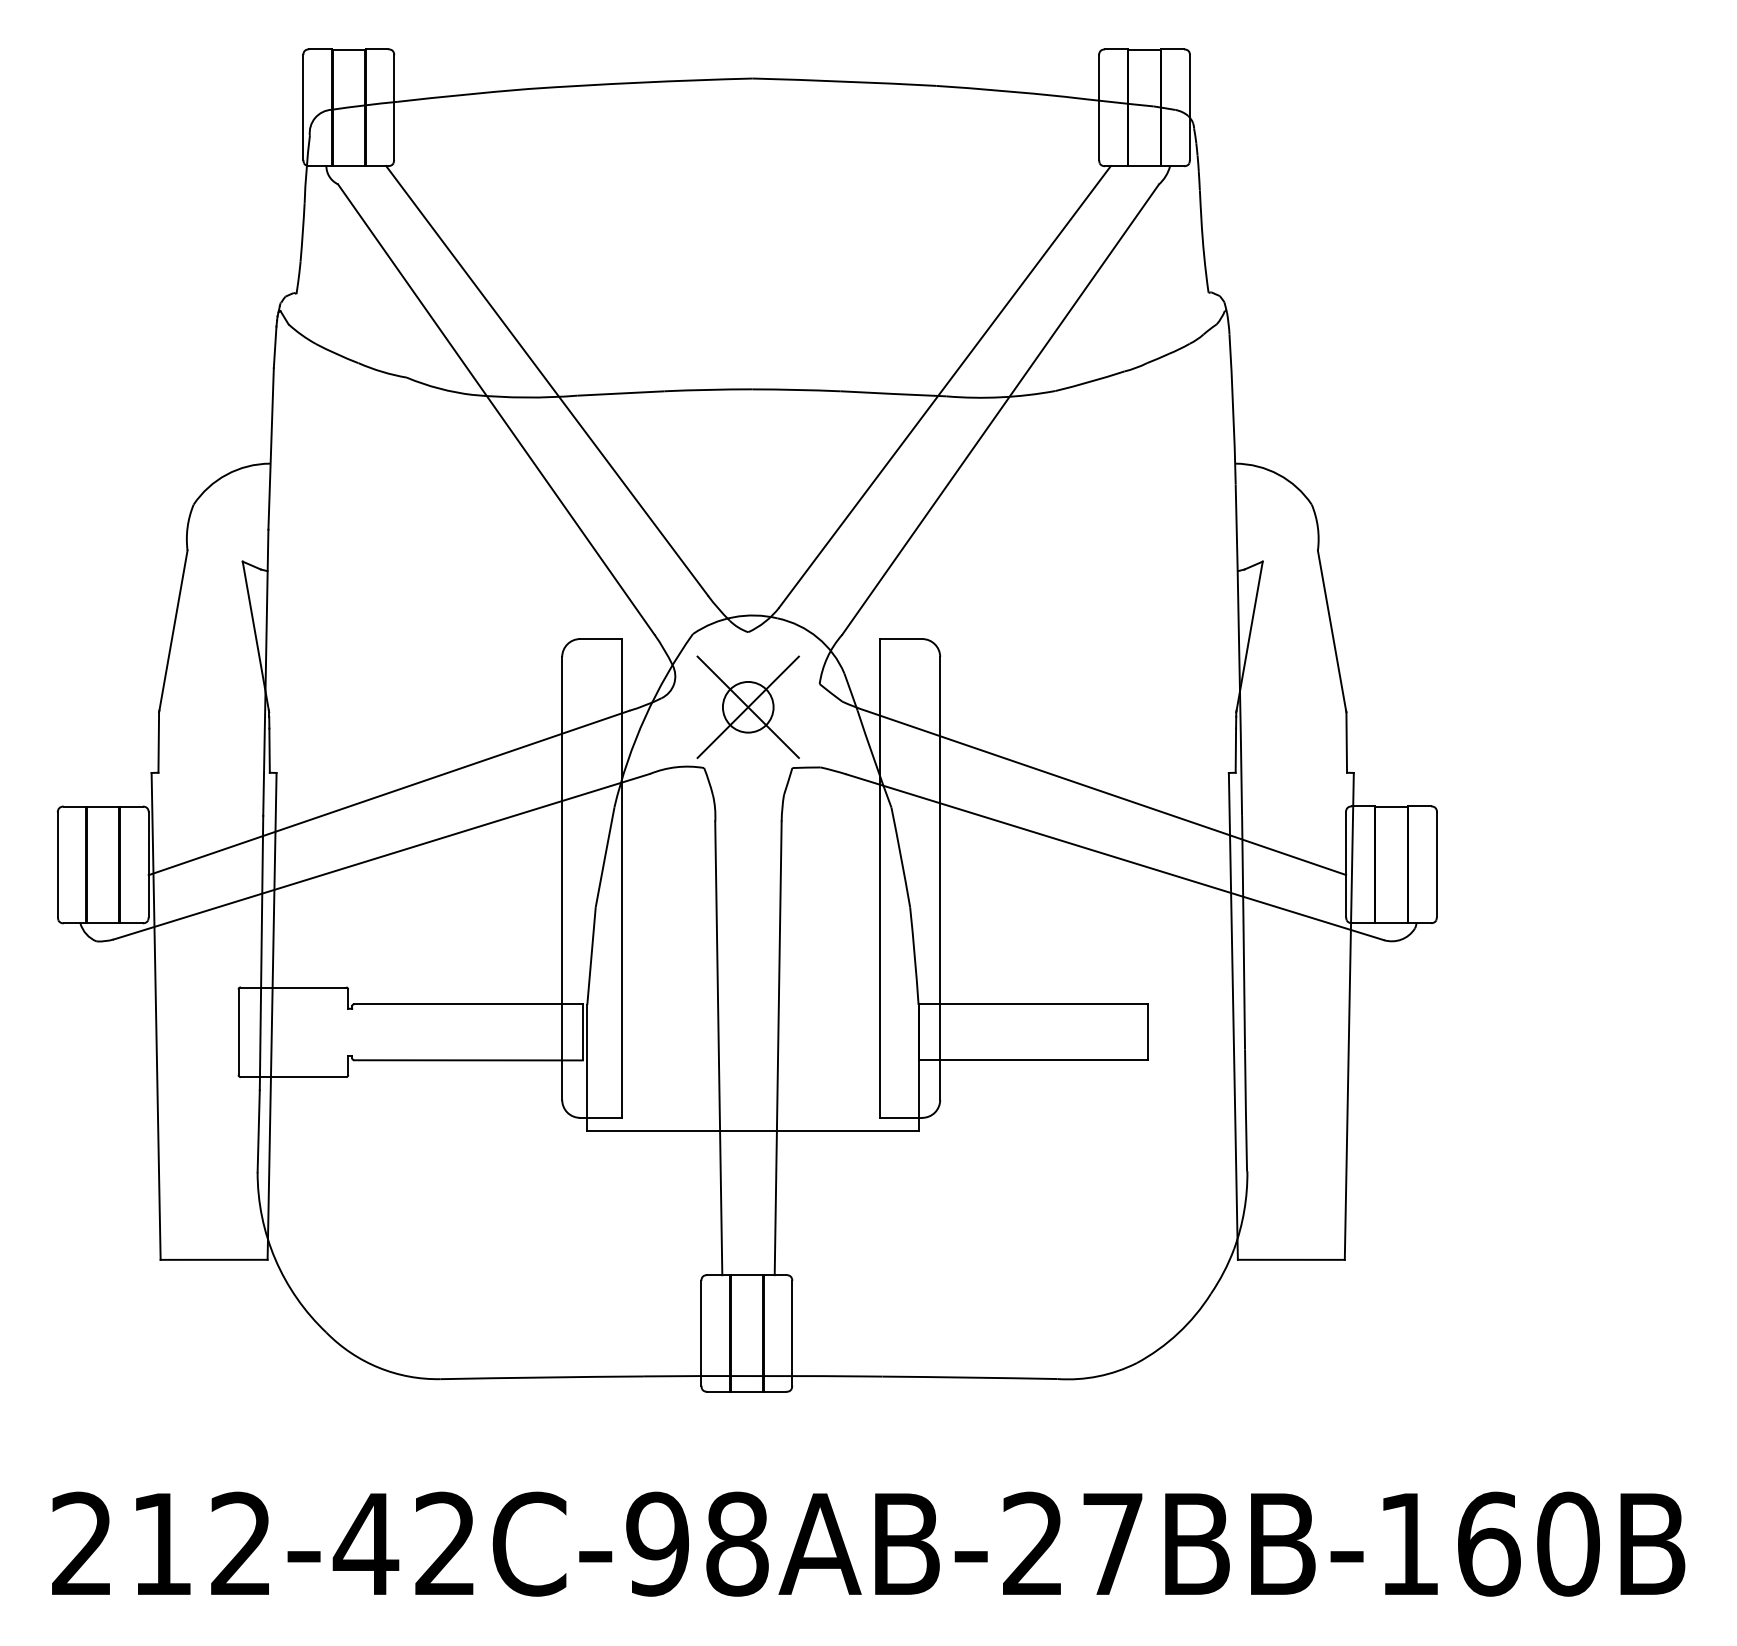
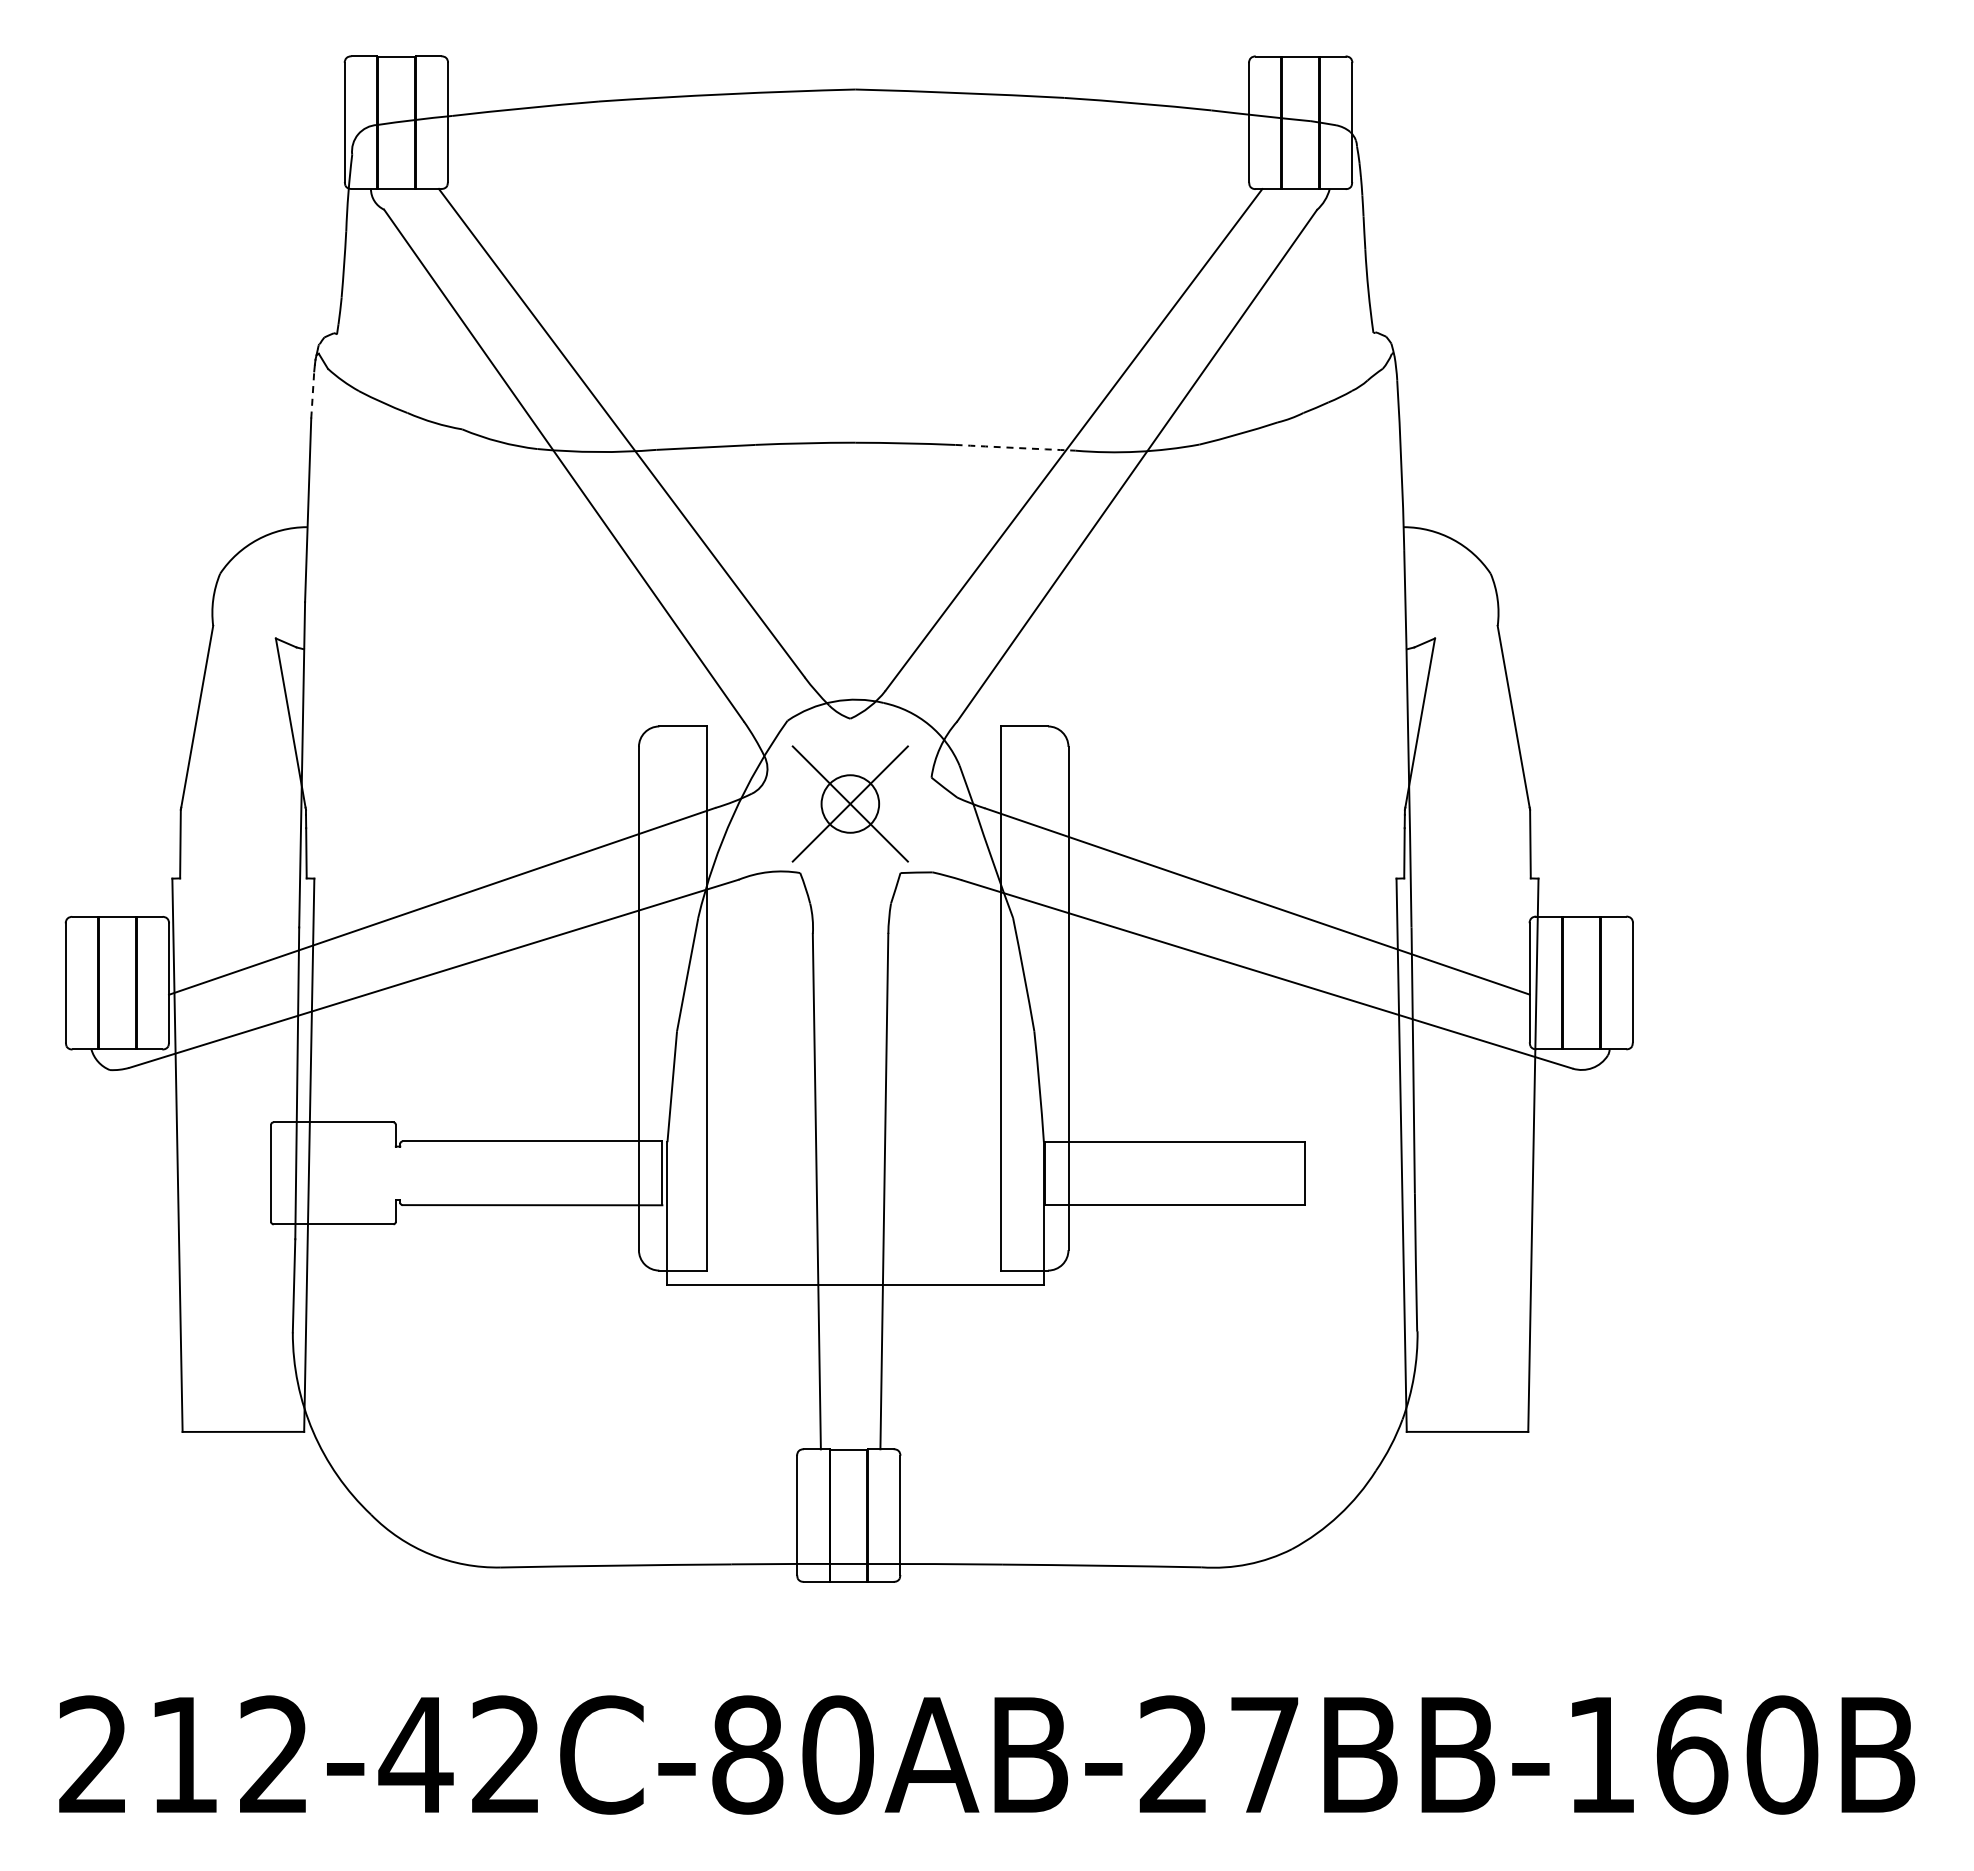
line: (274, 346) -> (312, 394), solid -> dashed
arc: (893, 393) -> (1015, 447), solid -> dashed
text: (697, 1543) -> (792, 1754), 212-42C-98AB-27BB-160B -> 212-42C-80AB-27BB-160B

